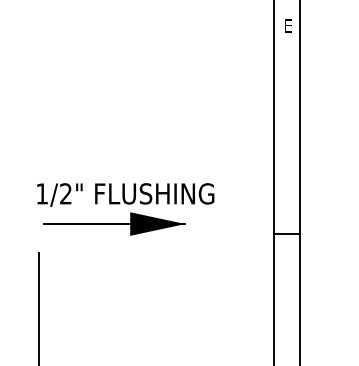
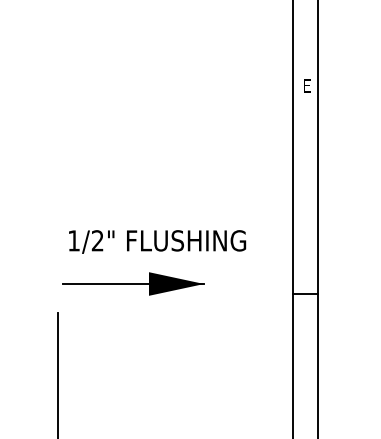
text: (125, 194) -> (157, 241), moved

